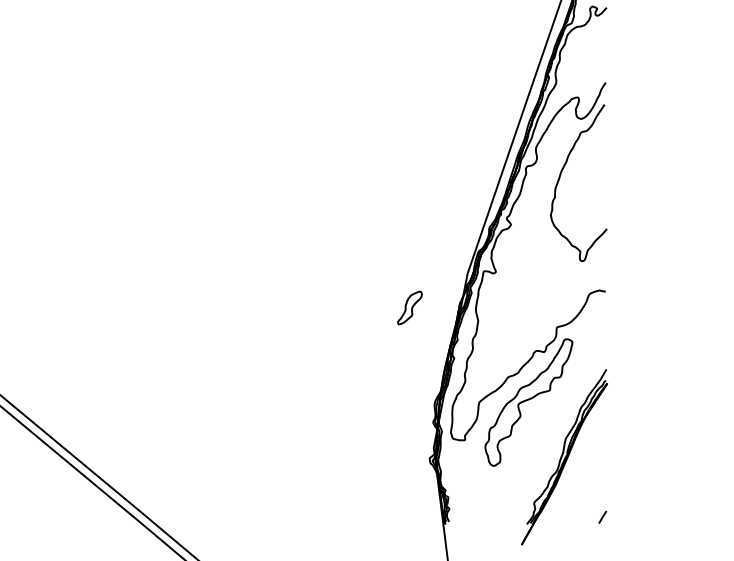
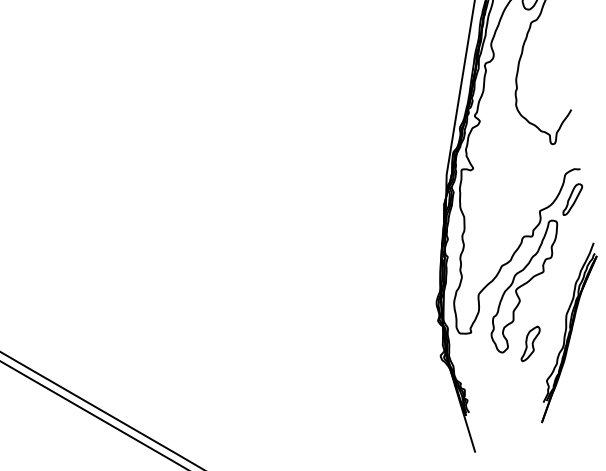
part: (409, 307) -> (530, 343), moved
part: (592, 320) -> (572, 198), added

